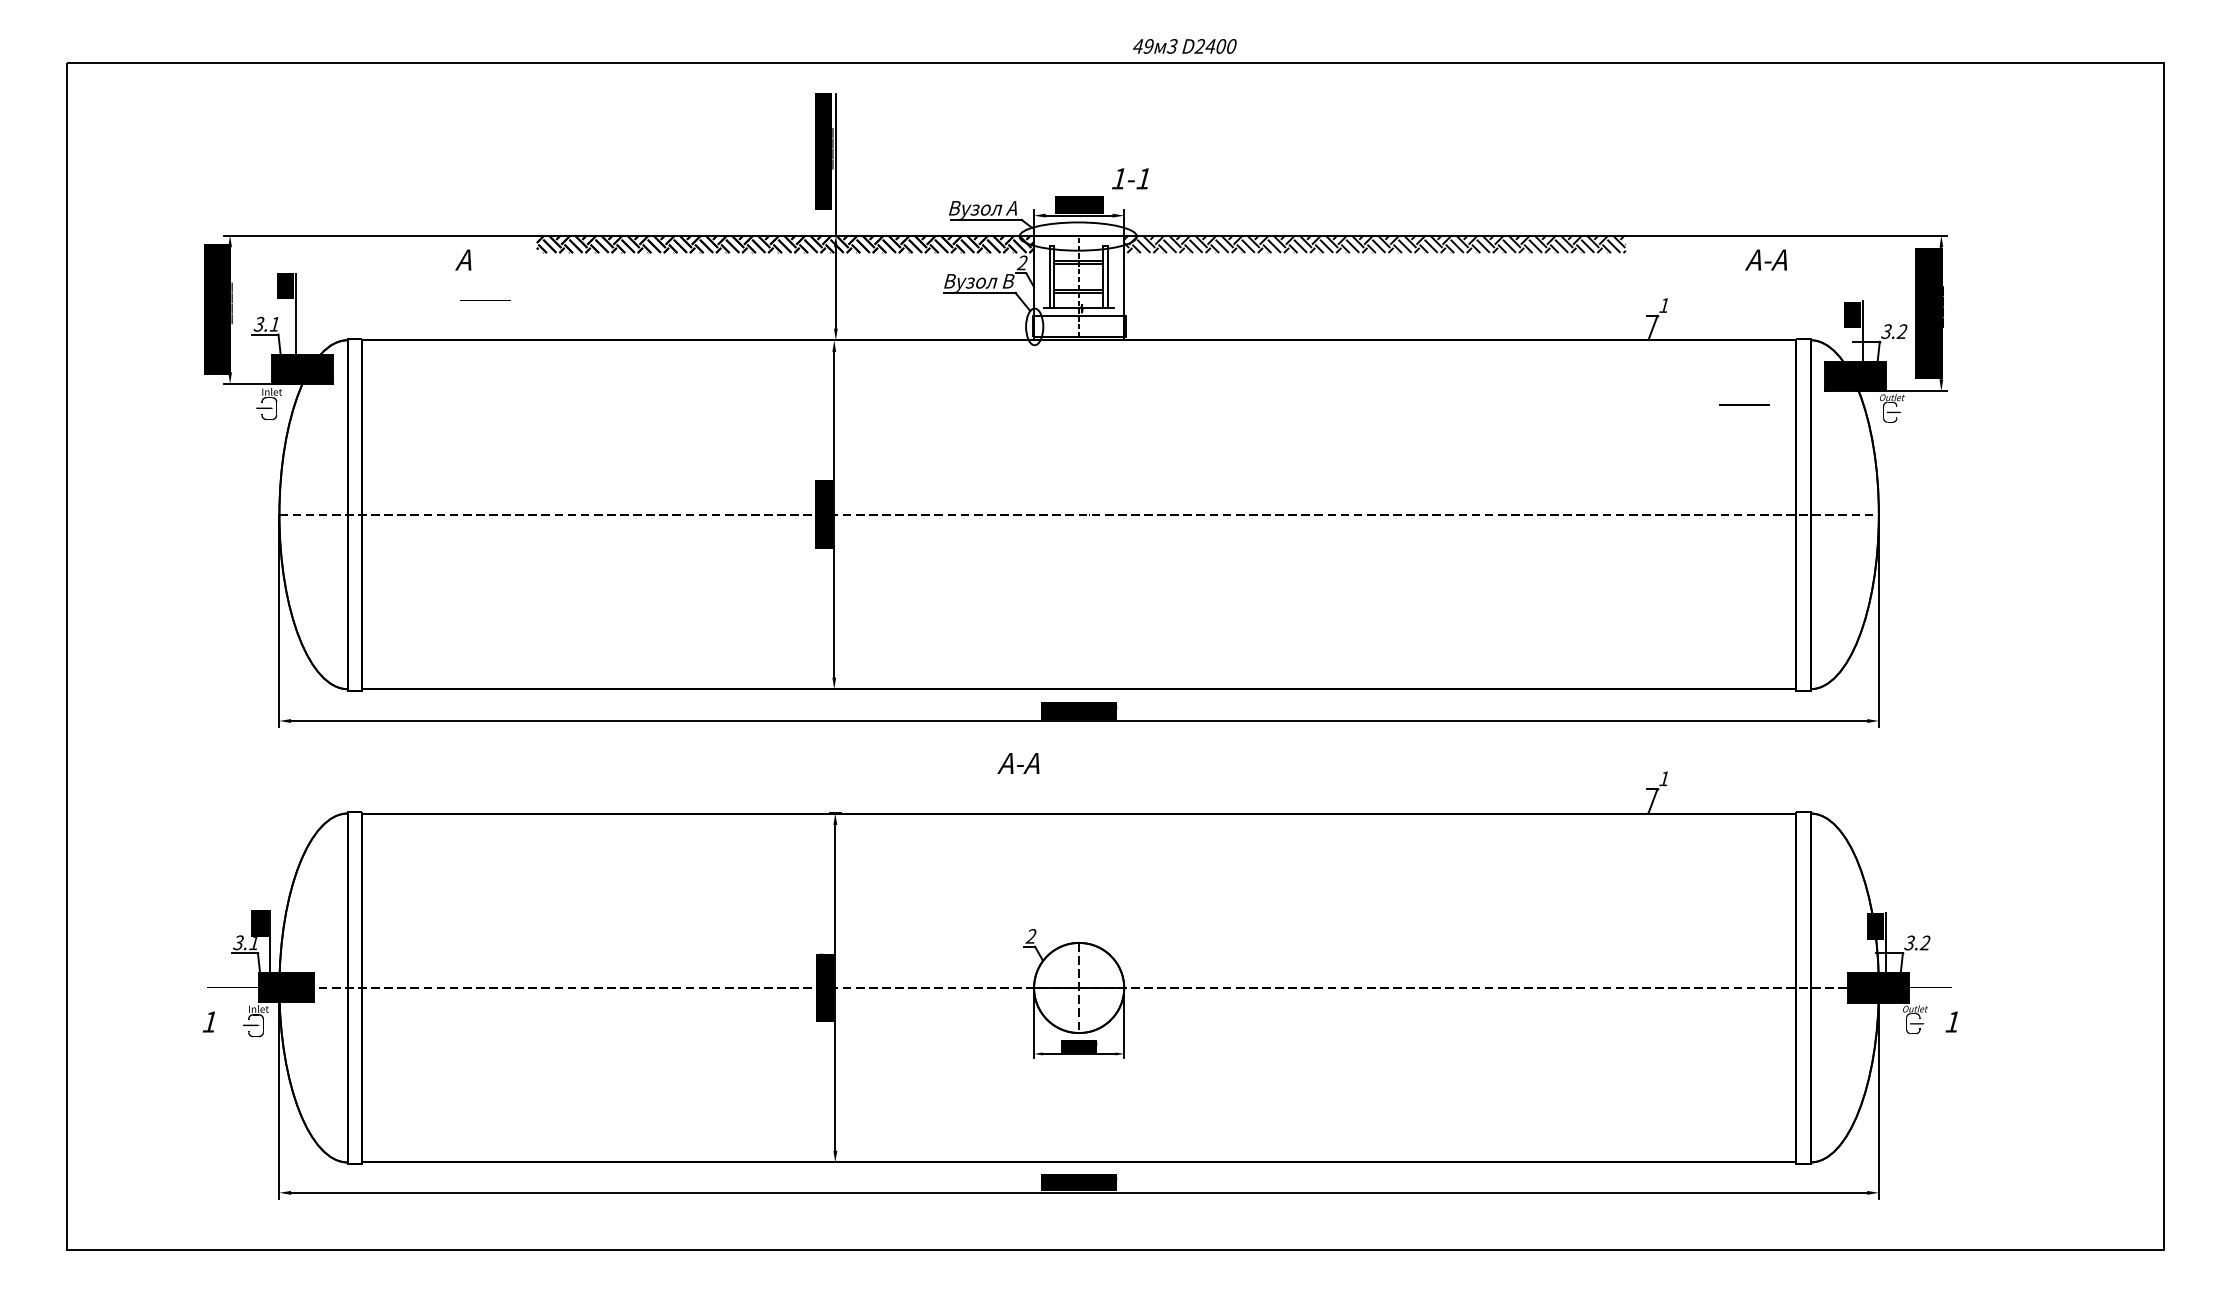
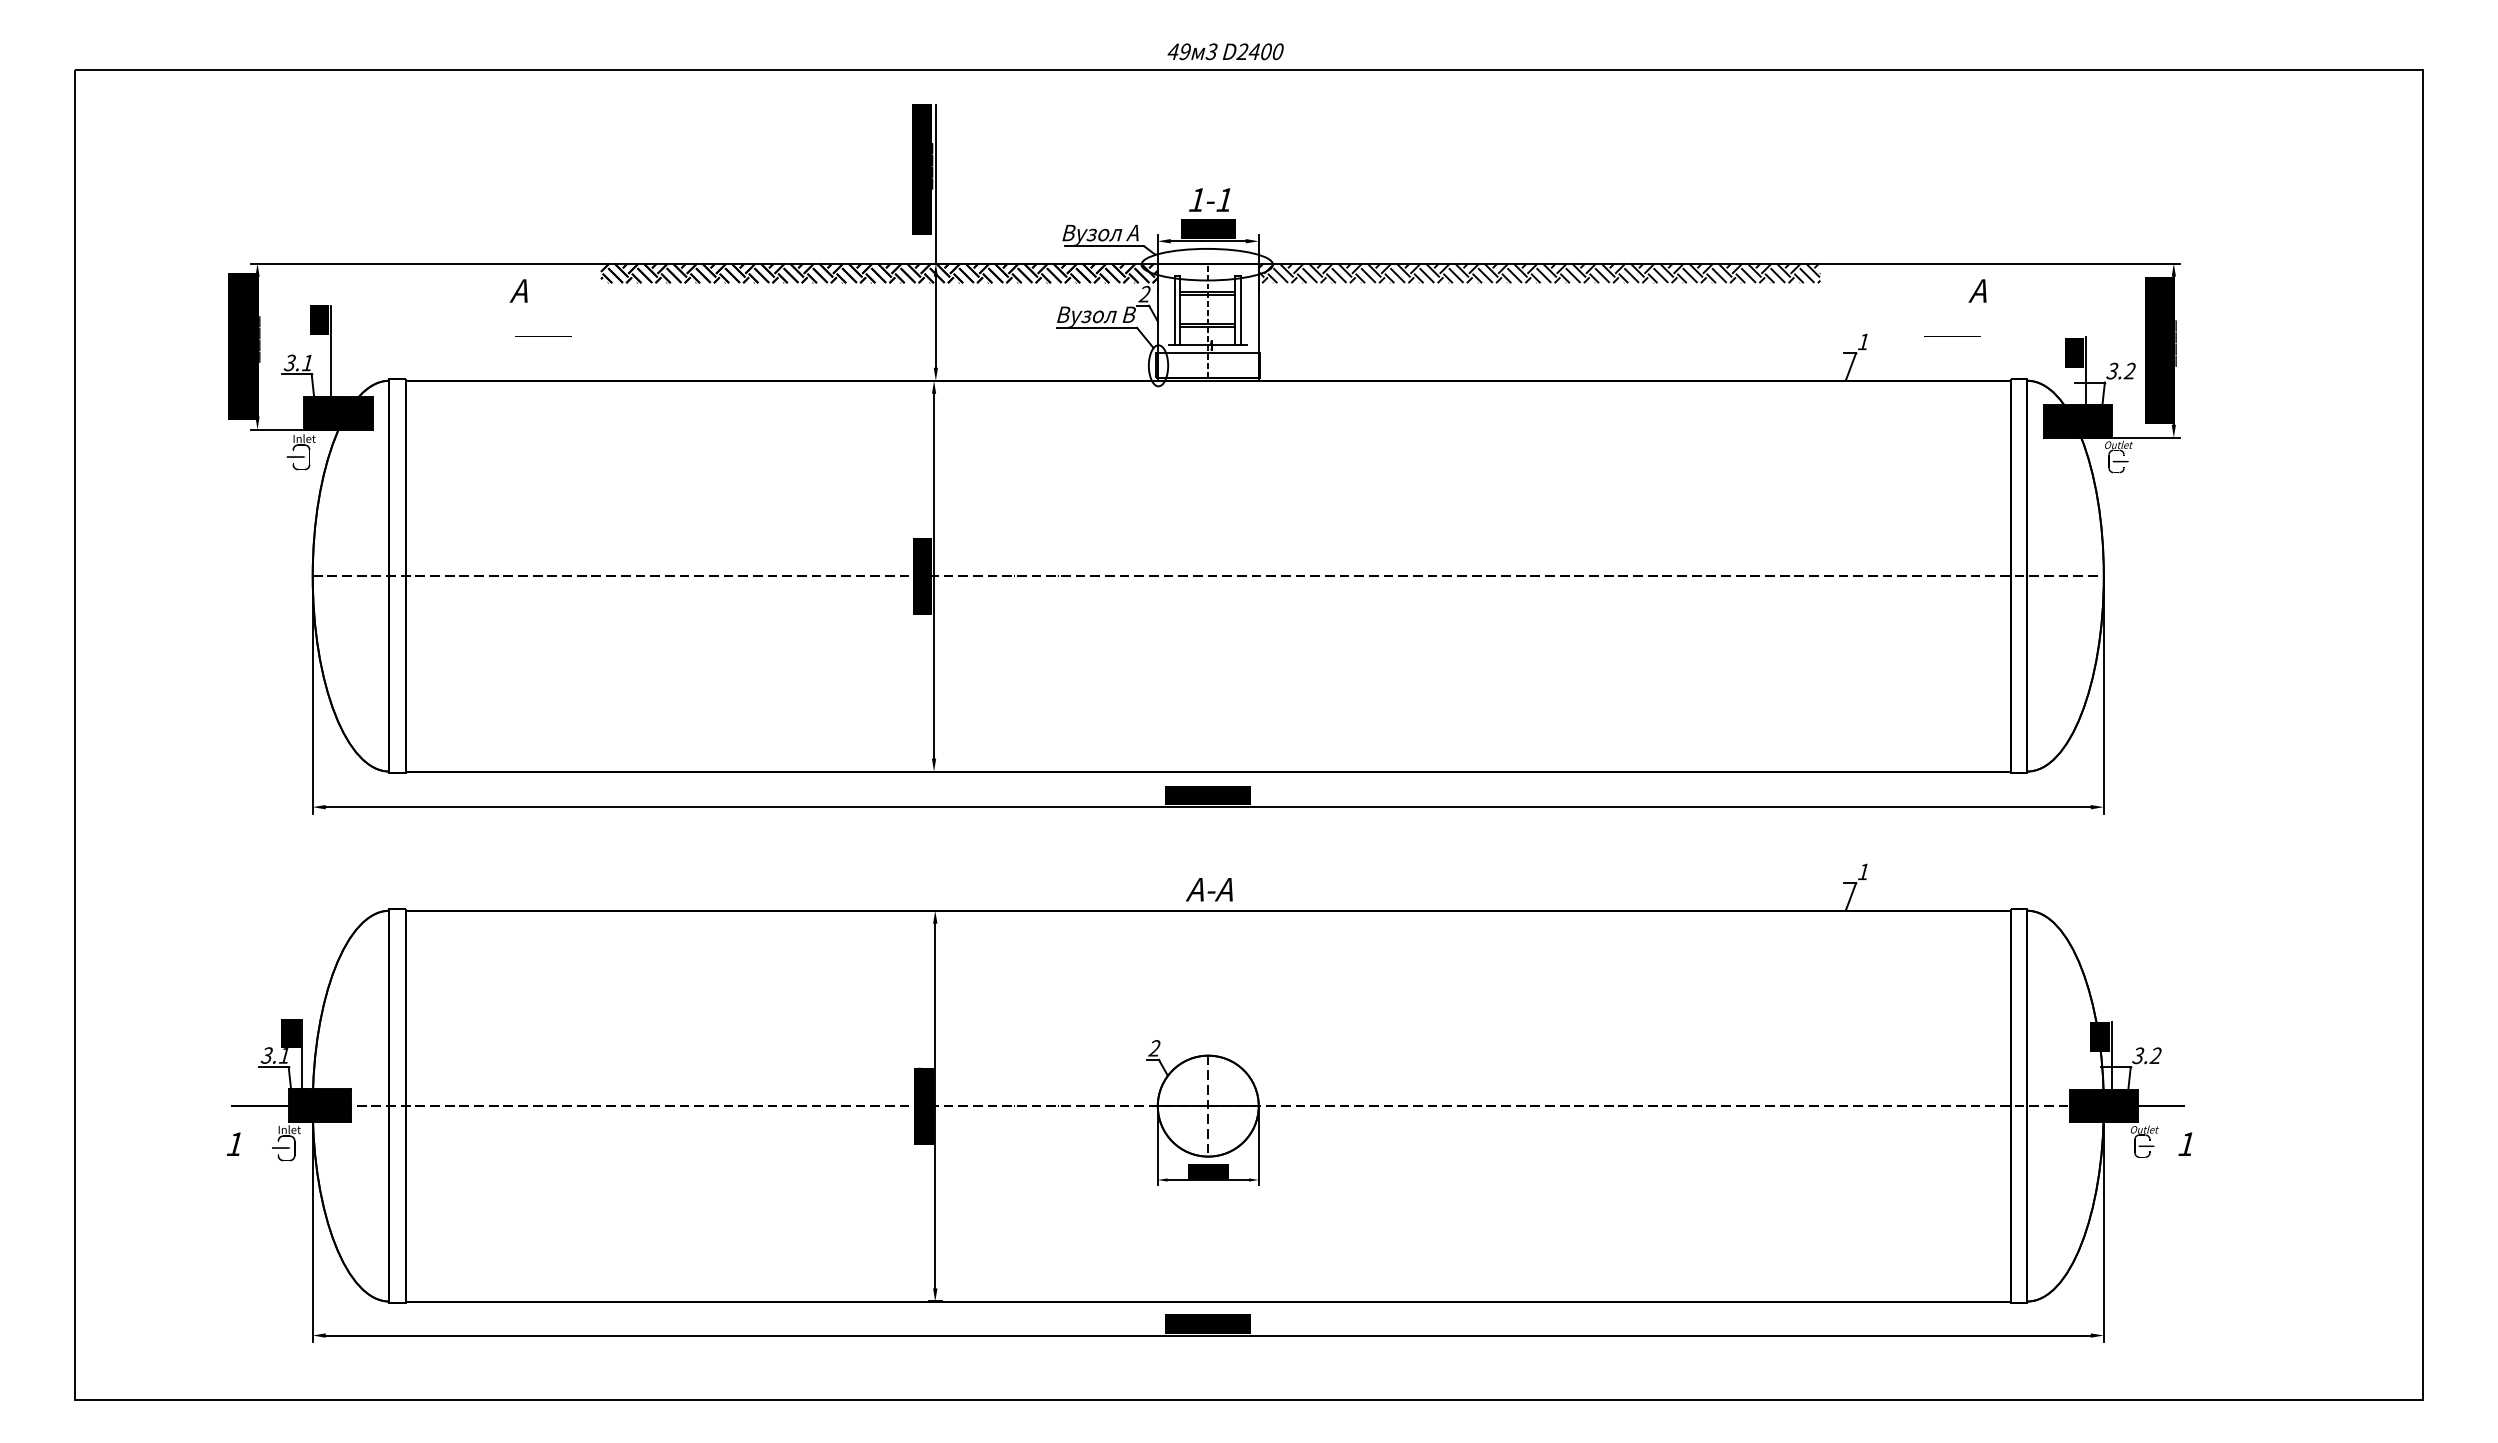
text: (1184, 46) -> (1225, 51), moved
text: (1130, 178) -> (1209, 199), moved
text: (1766, 259) -> (1977, 290), А-А -> А
line: (1743, 405) -> (1952, 336), moved
text: (1017, 763) -> (1208, 889), moved

